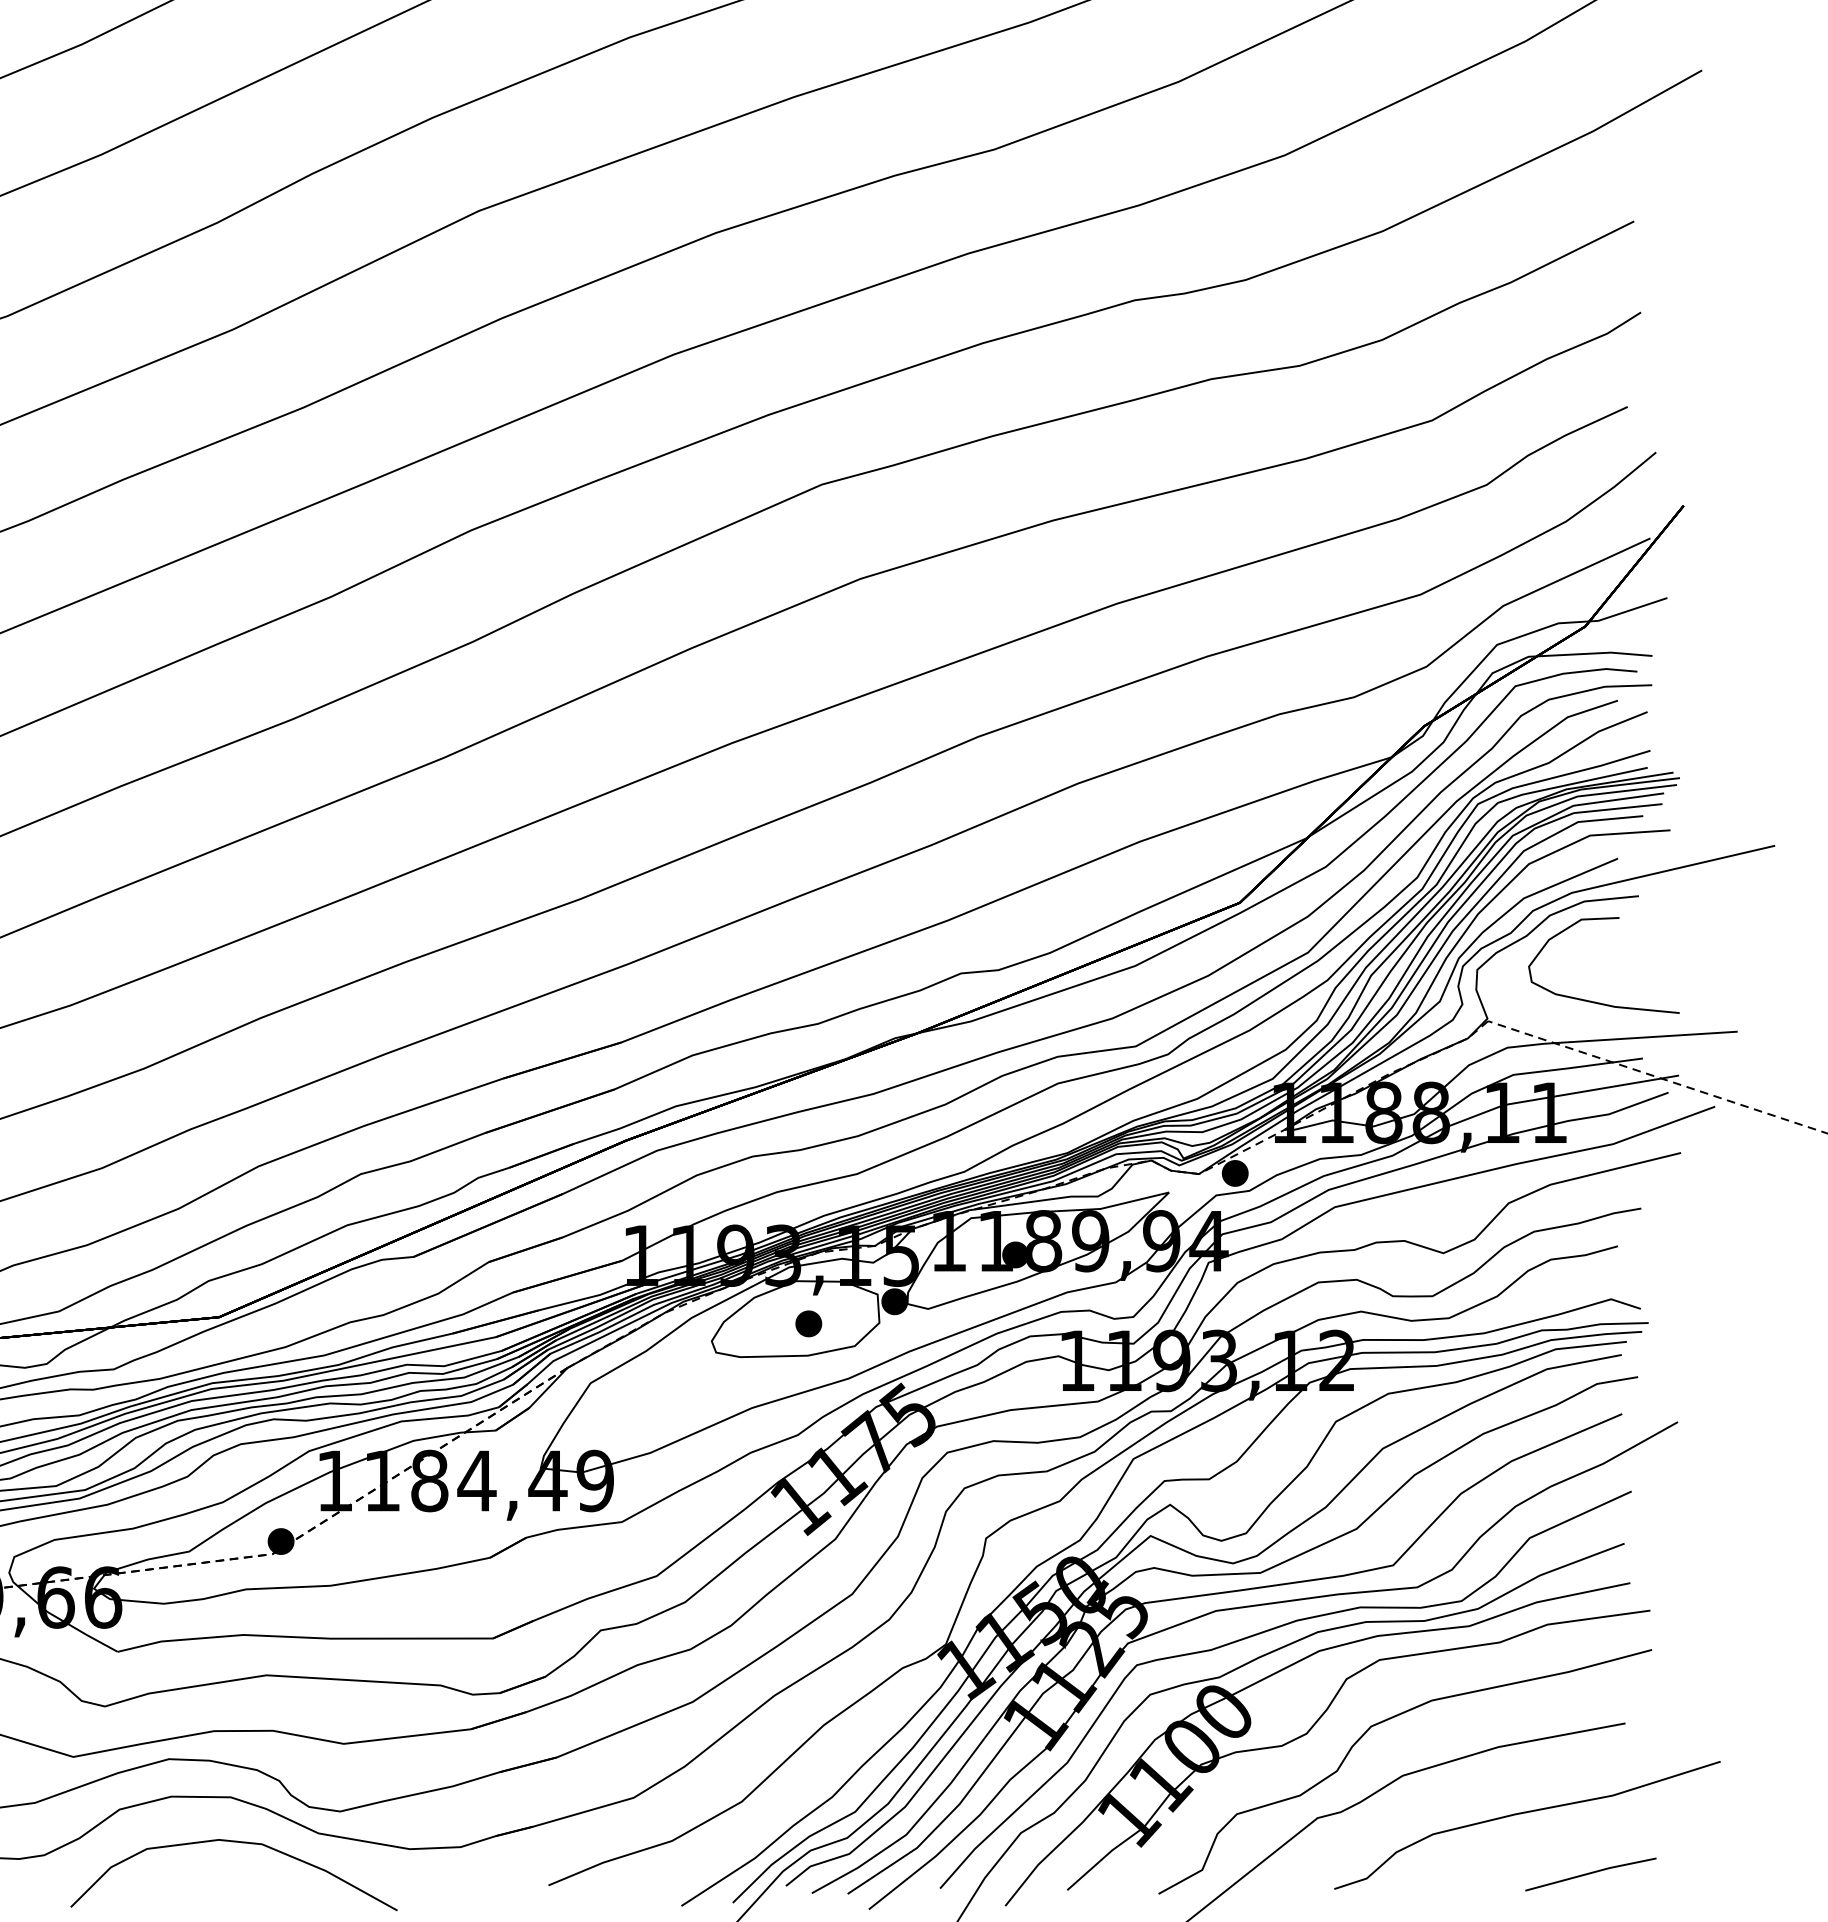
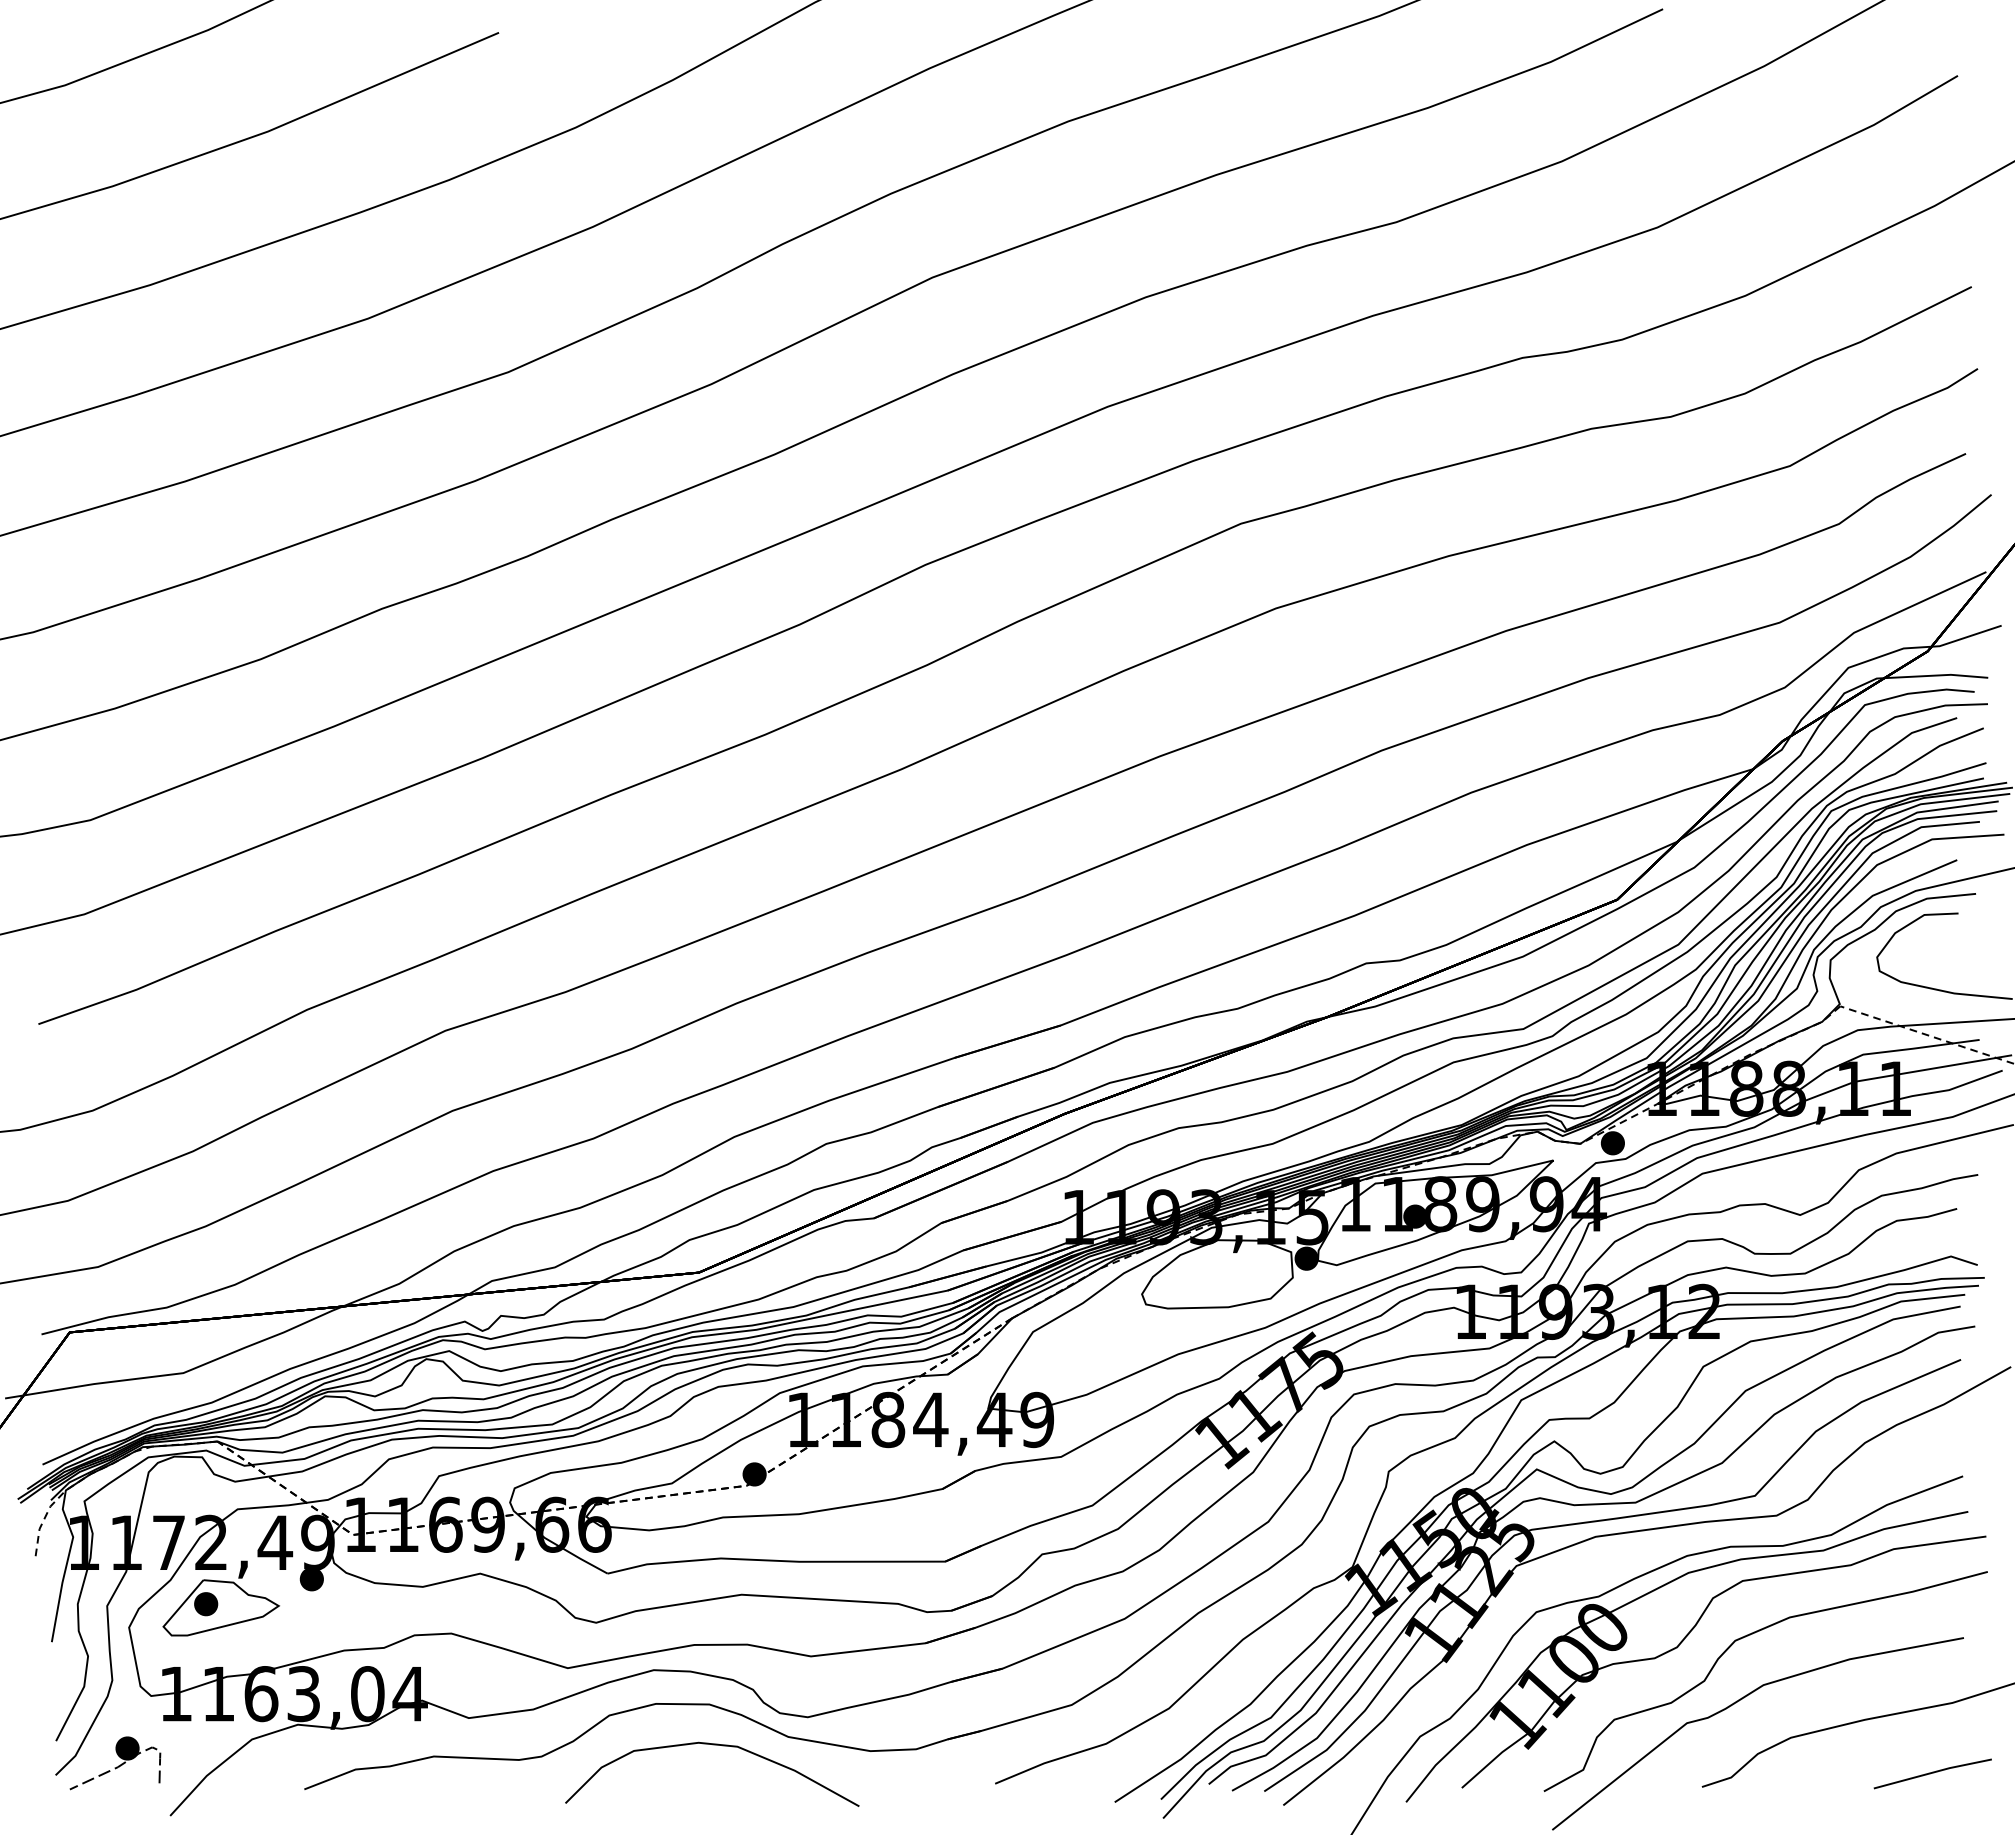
part: (809, 1323) -> (1229, 1278), removed
curve: (1265, 1632) -> (1640, 1556), removed

